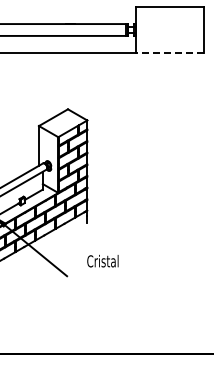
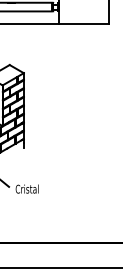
line: (169, 52) -> (83, 23), dashed -> solid
text: (102, 260) -> (26, 188), moved

